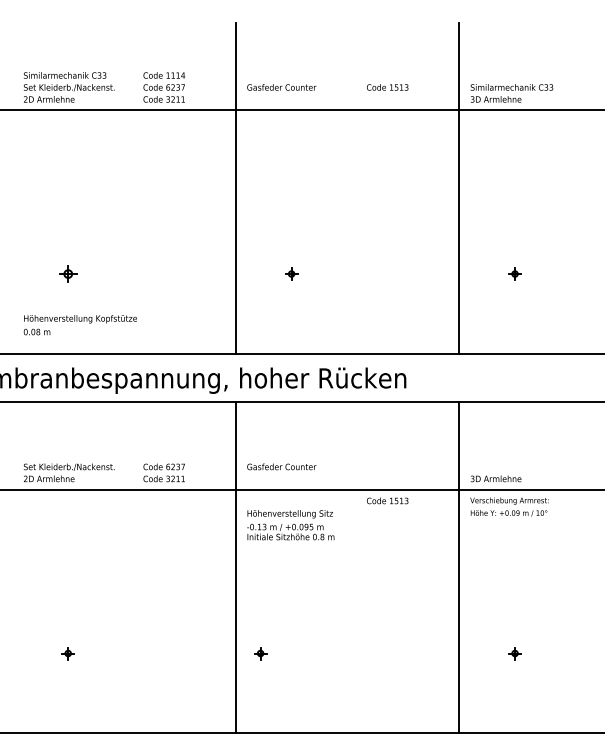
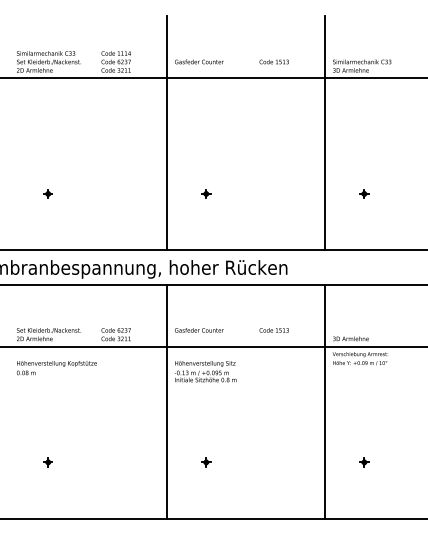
part: (67, 273) -> (47, 193), size x0.71
text: (79, 325) -> (56, 368), moved
text: (387, 500) -> (274, 330), moved
part: (260, 653) -> (206, 462), moved

